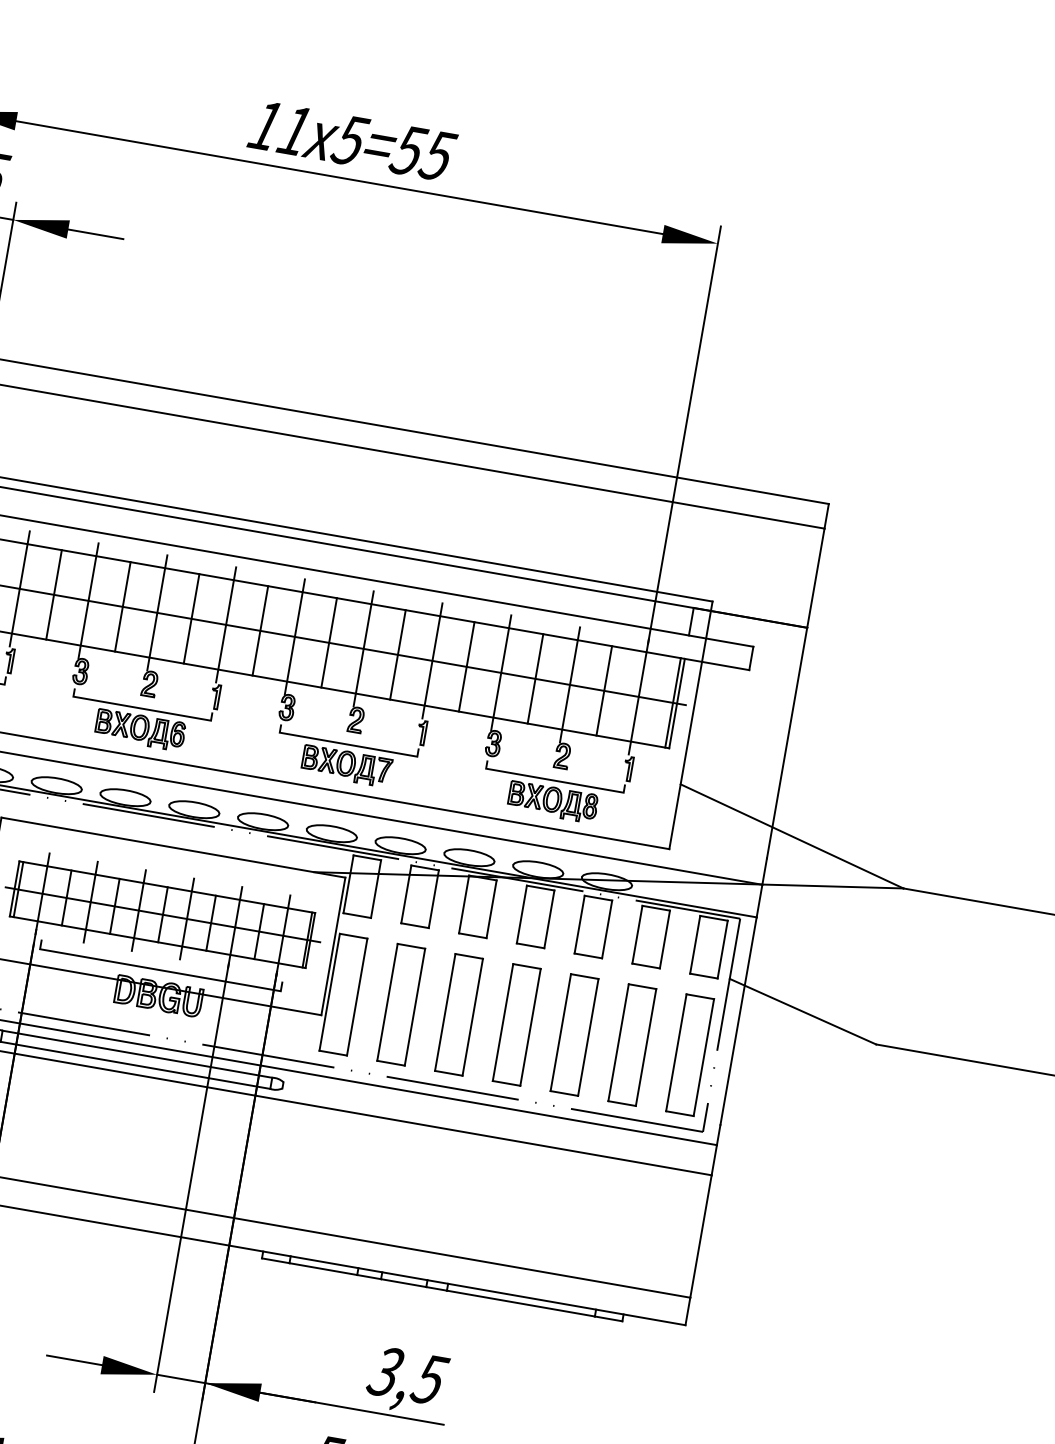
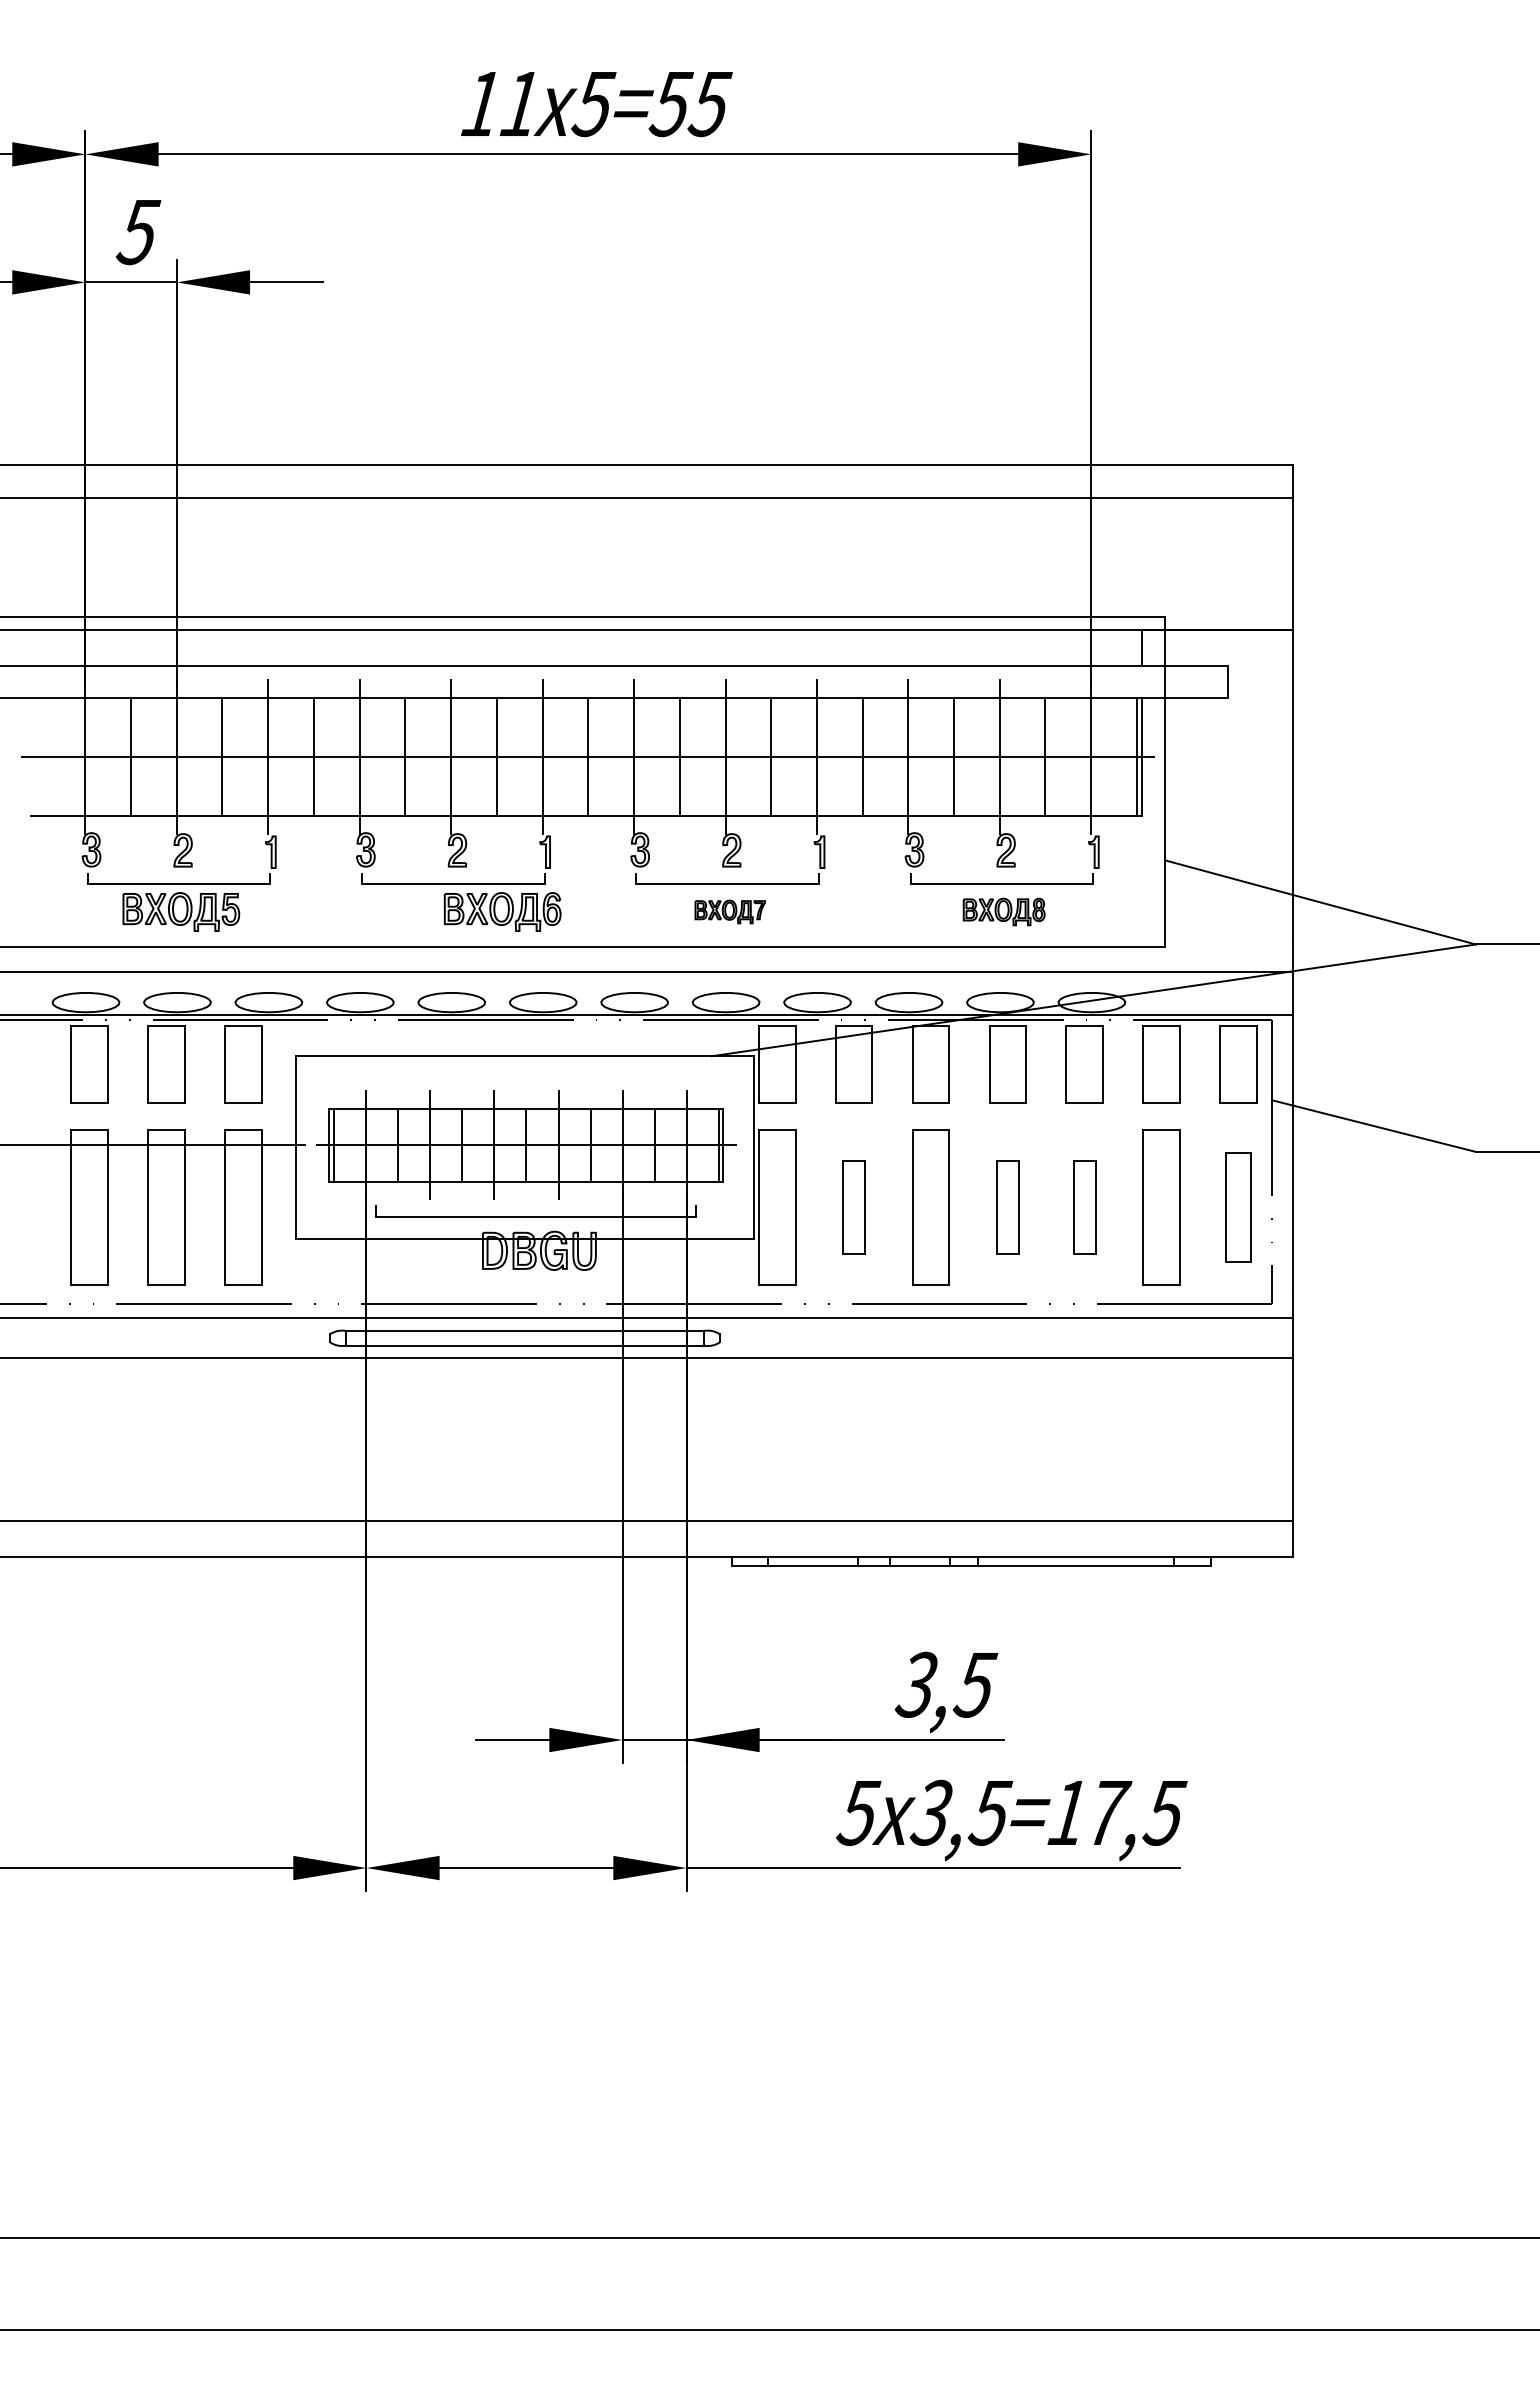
part: (140, 729) -> (502, 911), moved
part: (347, 765) -> (730, 911), size x0.6
part: (552, 801) -> (1003, 911), size x0.7
part: (400, 1004) -> (853, 1207), size x0.6
part: (516, 1024) -> (1007, 1207), size x0.6
part: (574, 1034) -> (1084, 1207), size x0.6
part: (690, 1055) -> (1238, 1207), size x0.7

